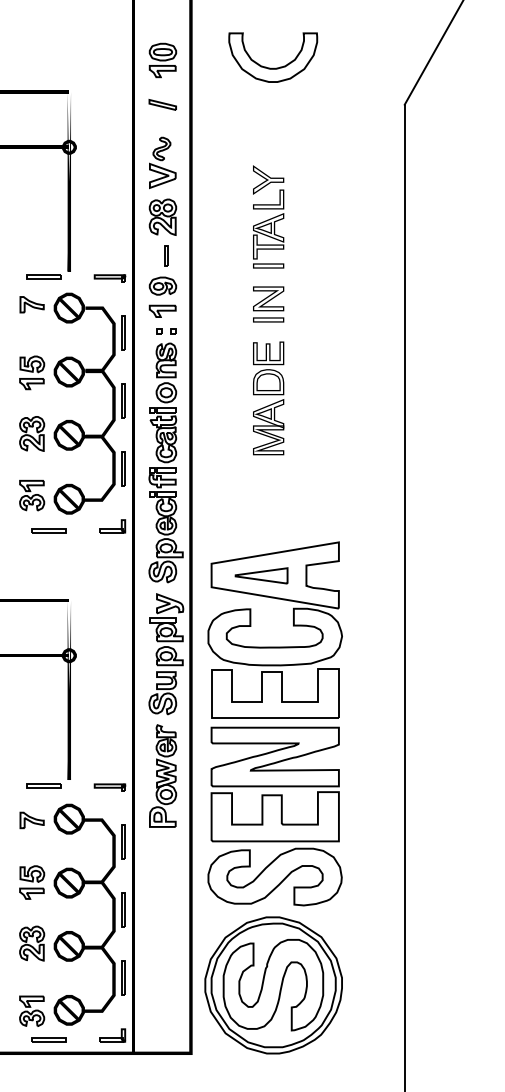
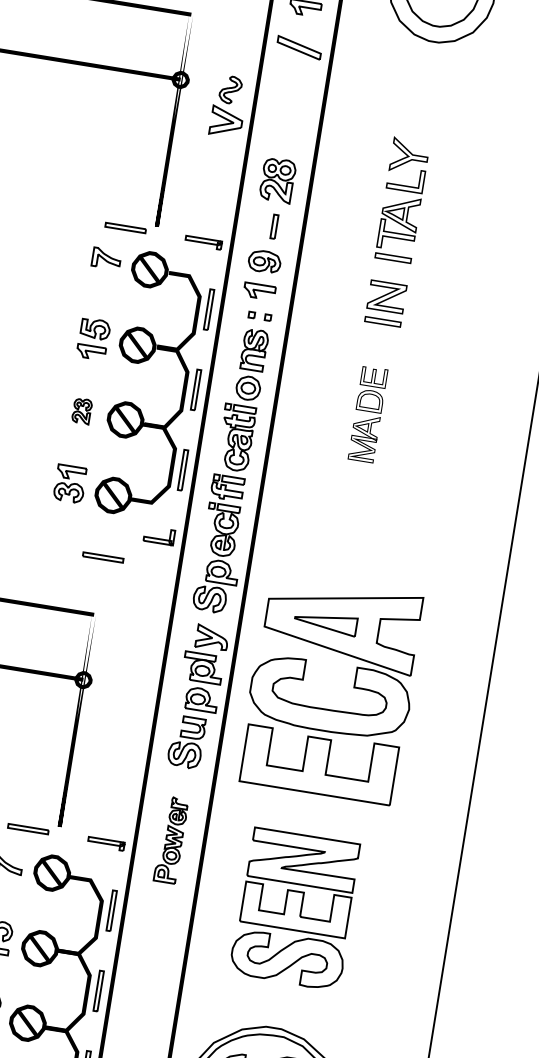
part: (162, 104) -> (298, 47), size x1.4
part: (162, 162) -> (228, 106), moved
part: (268, 398) -> (367, 414), size x0.7
part: (32, 433) -> (82, 410), size x0.6
part: (48, 530) -> (102, 556), moved
part: (163, 775) -> (171, 839), size x0.7
part: (274, 816) -> (294, 909), size x0.7

